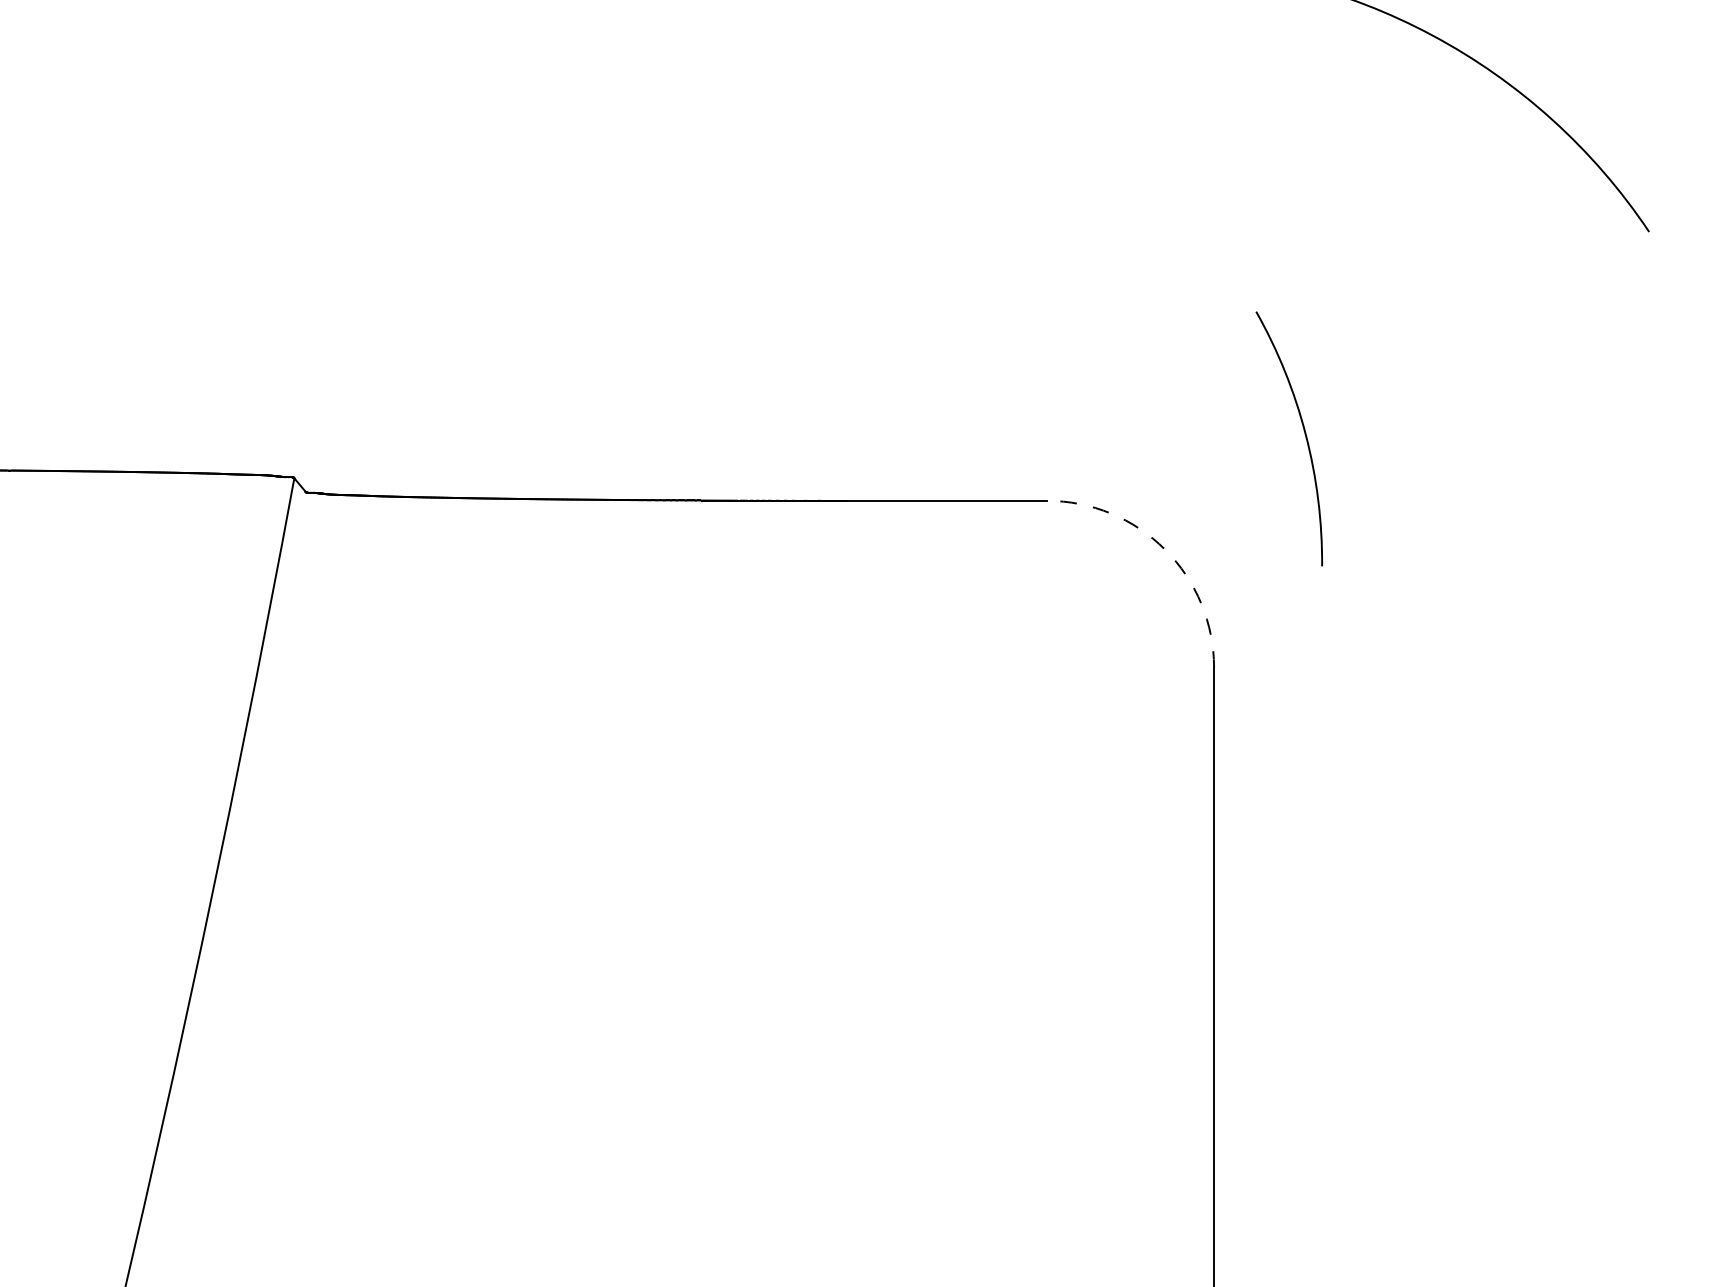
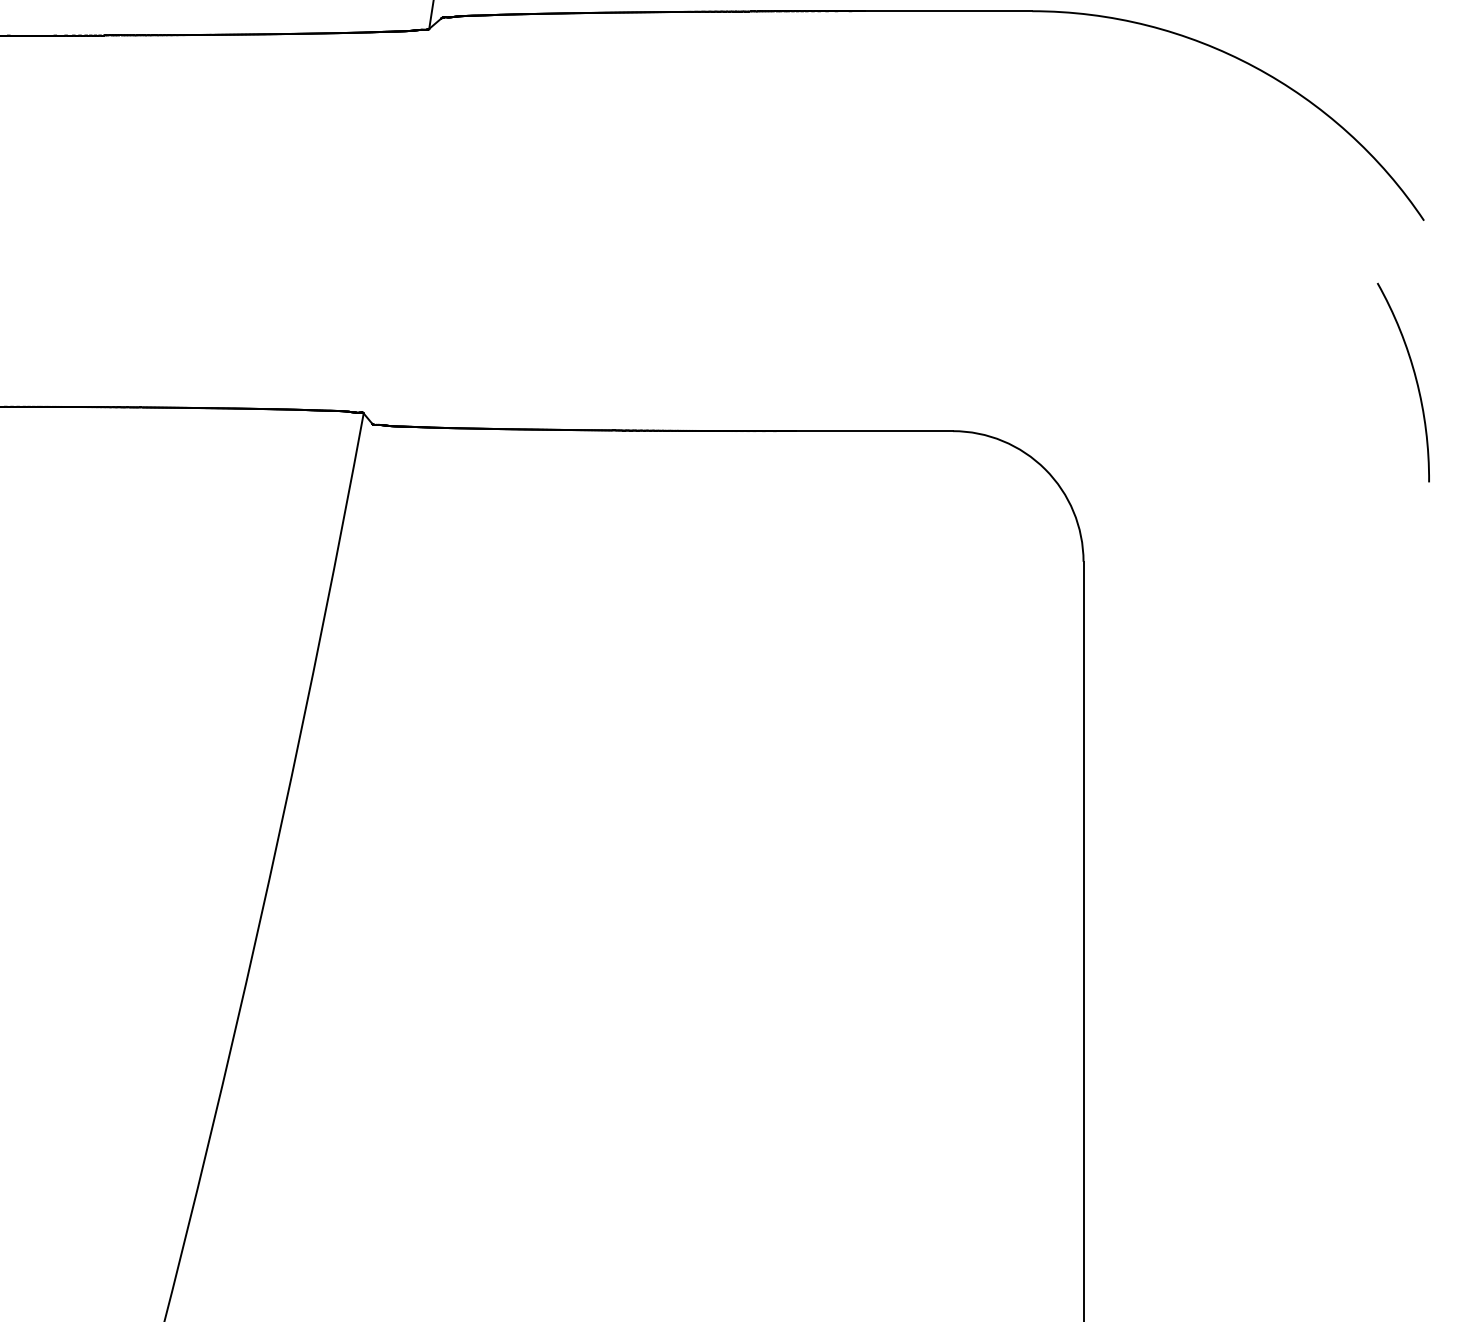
arc: (1304, 437) -> (1415, 381), moved
arc: (1165, 549) -> (1045, 469), dashed -> solid

